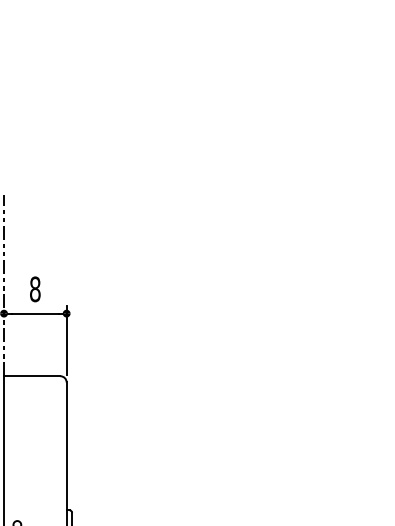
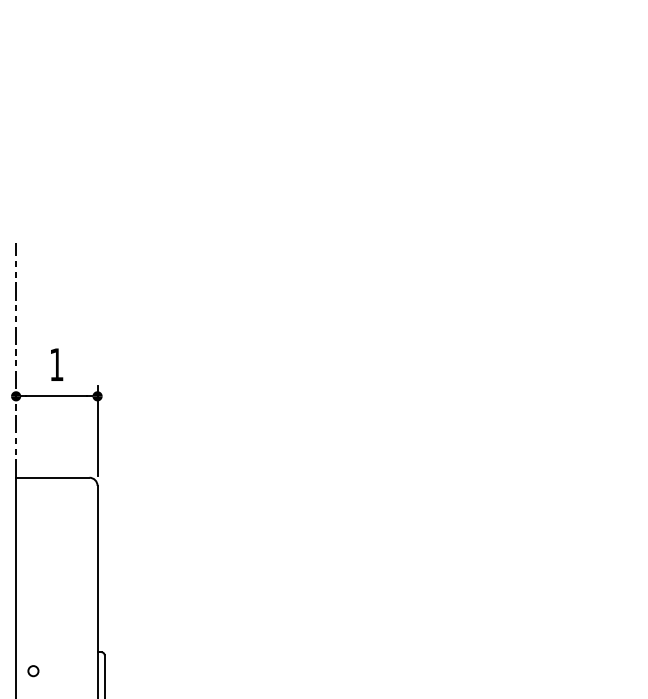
text: (35, 289) -> (56, 364), 8 -> 1

